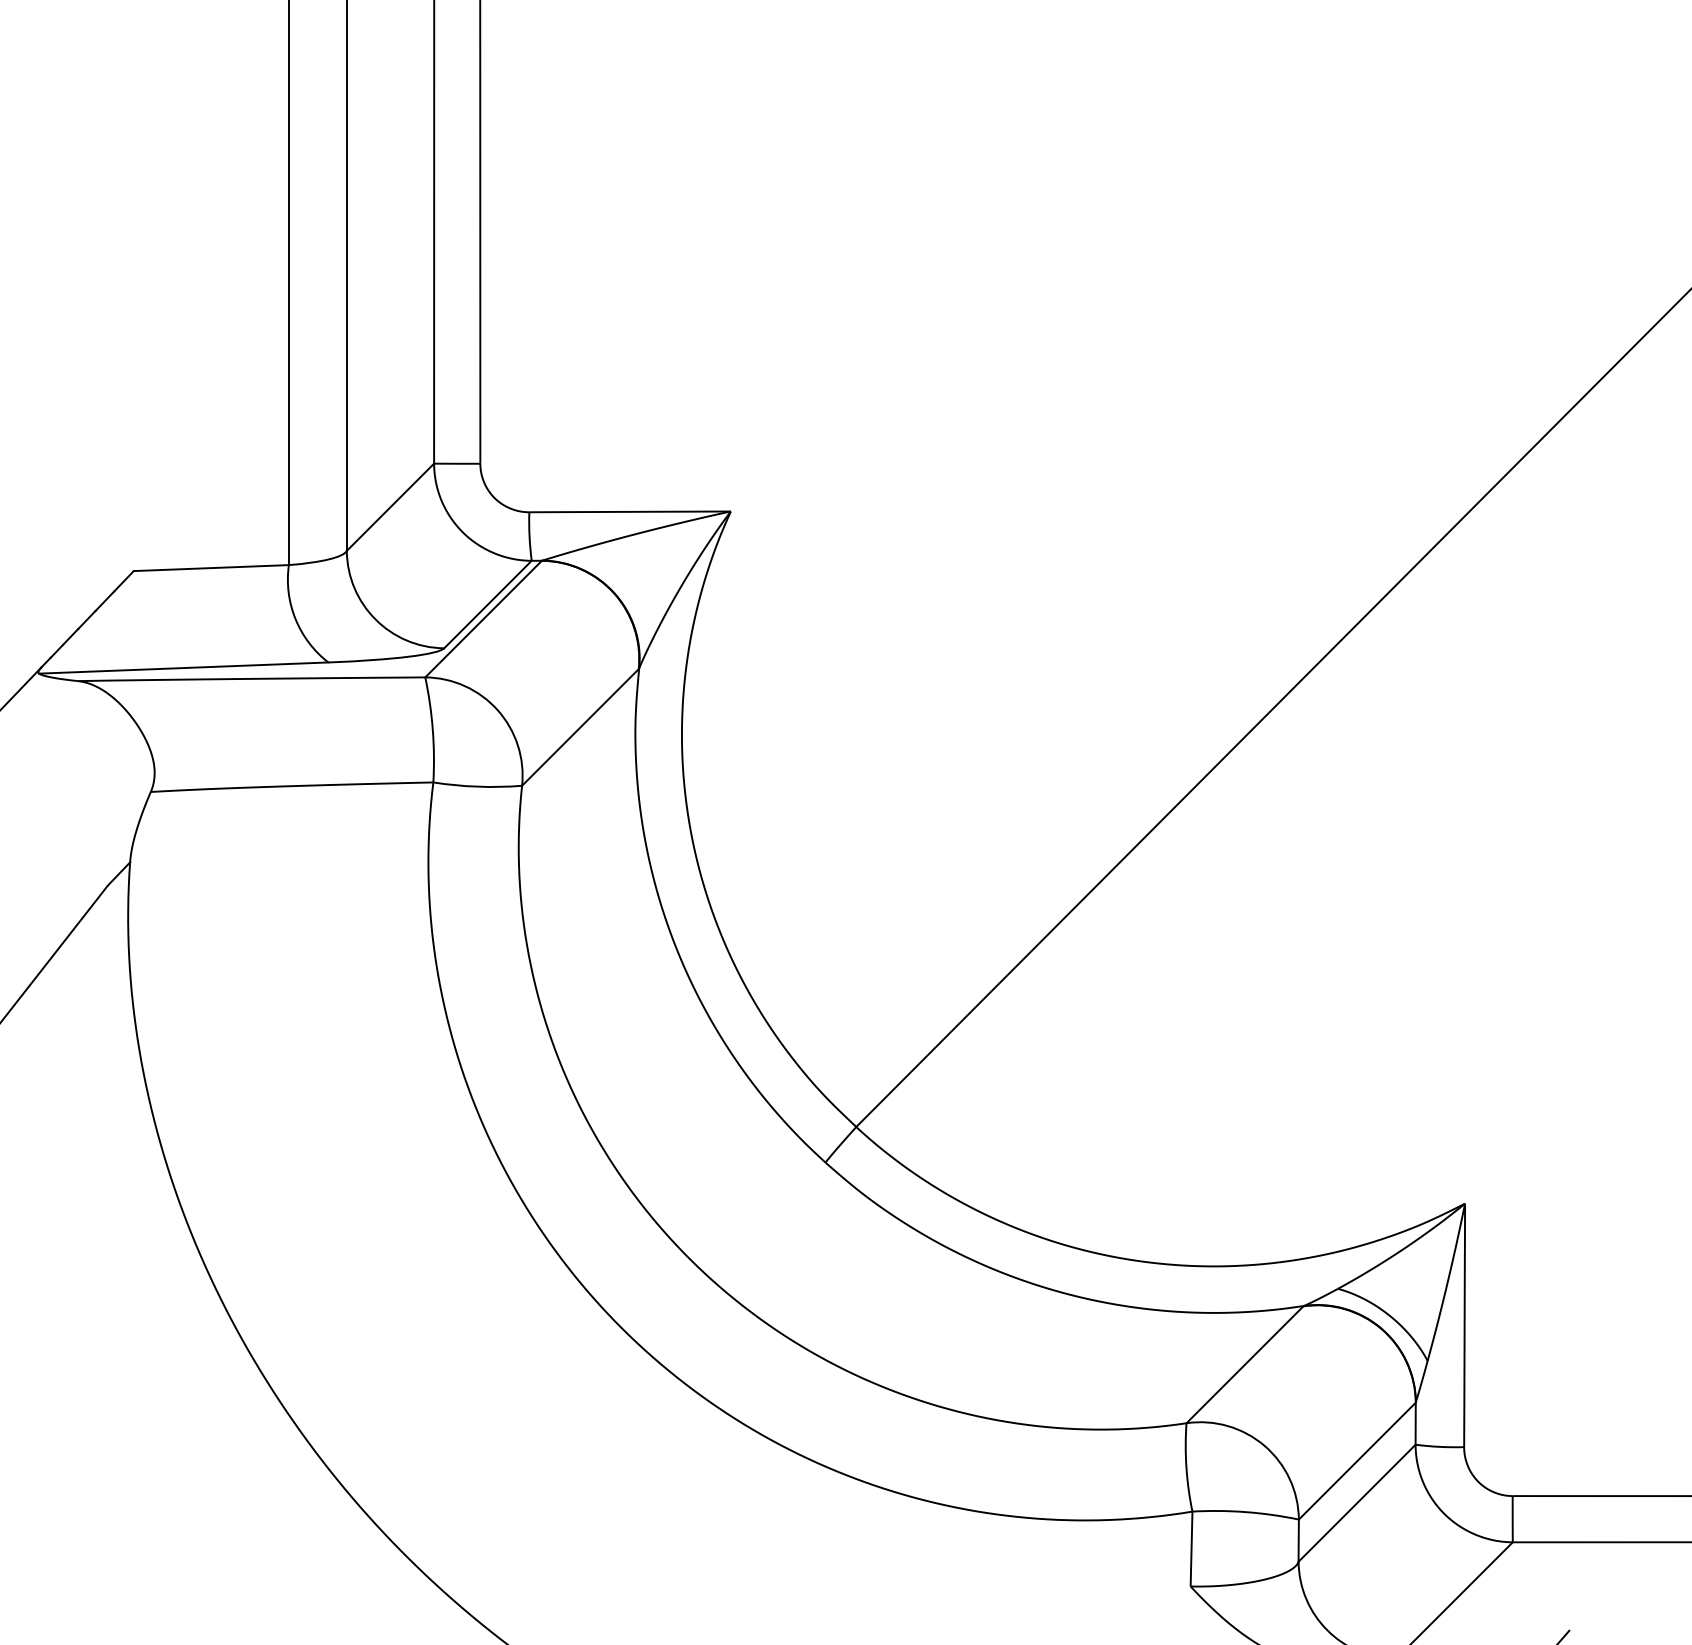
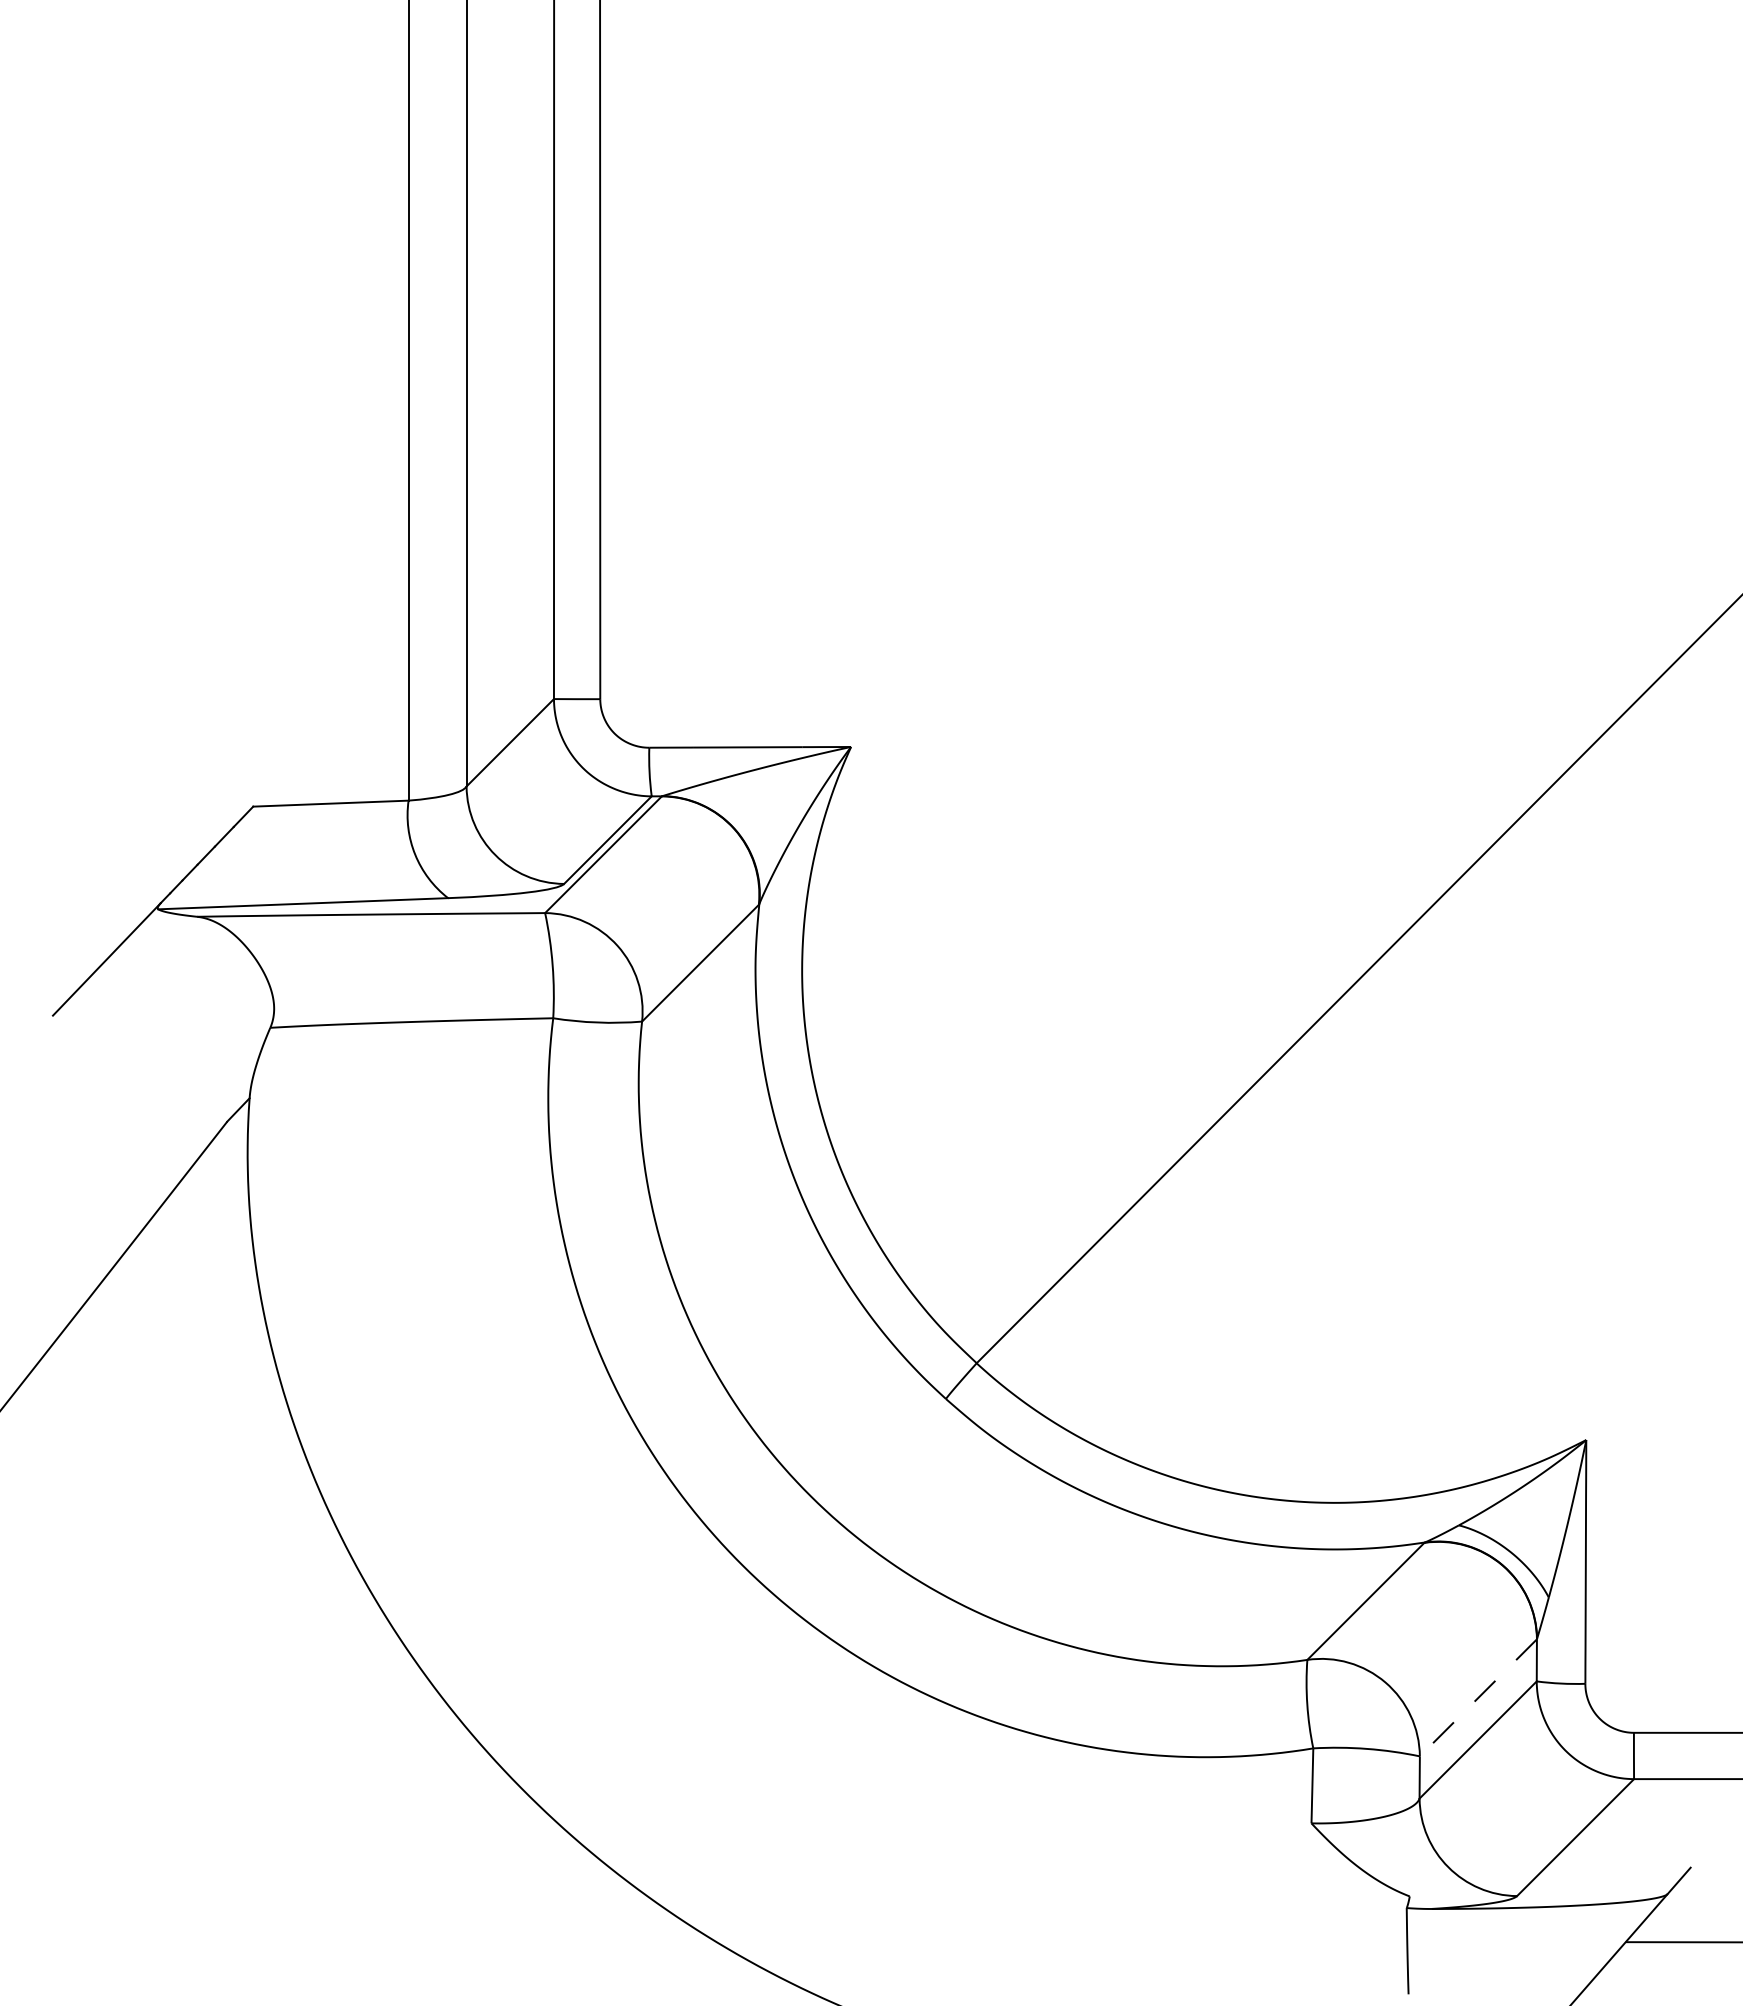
line: (1357, 1460) -> (1478, 1697), solid -> dashed

